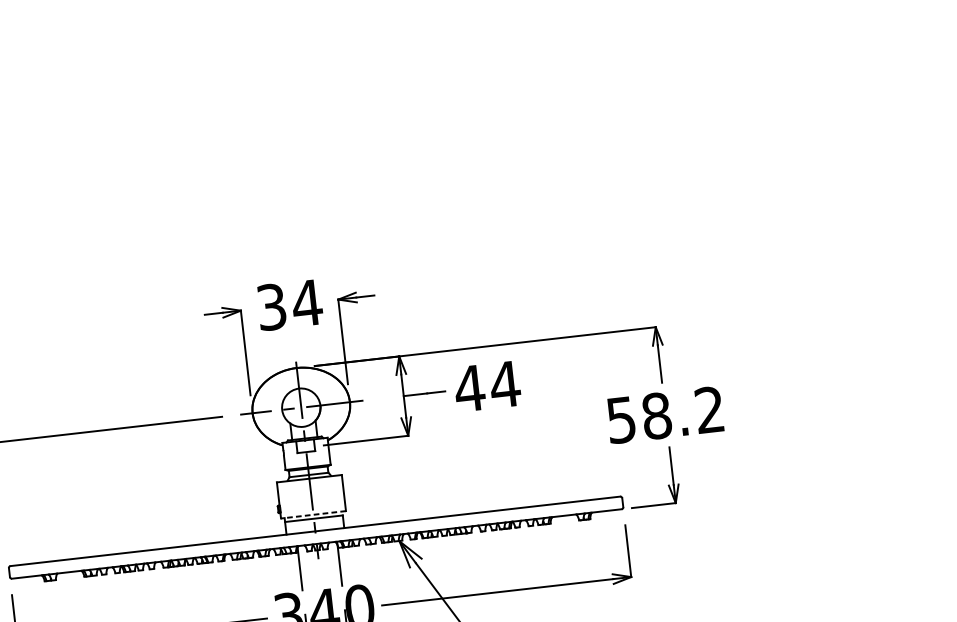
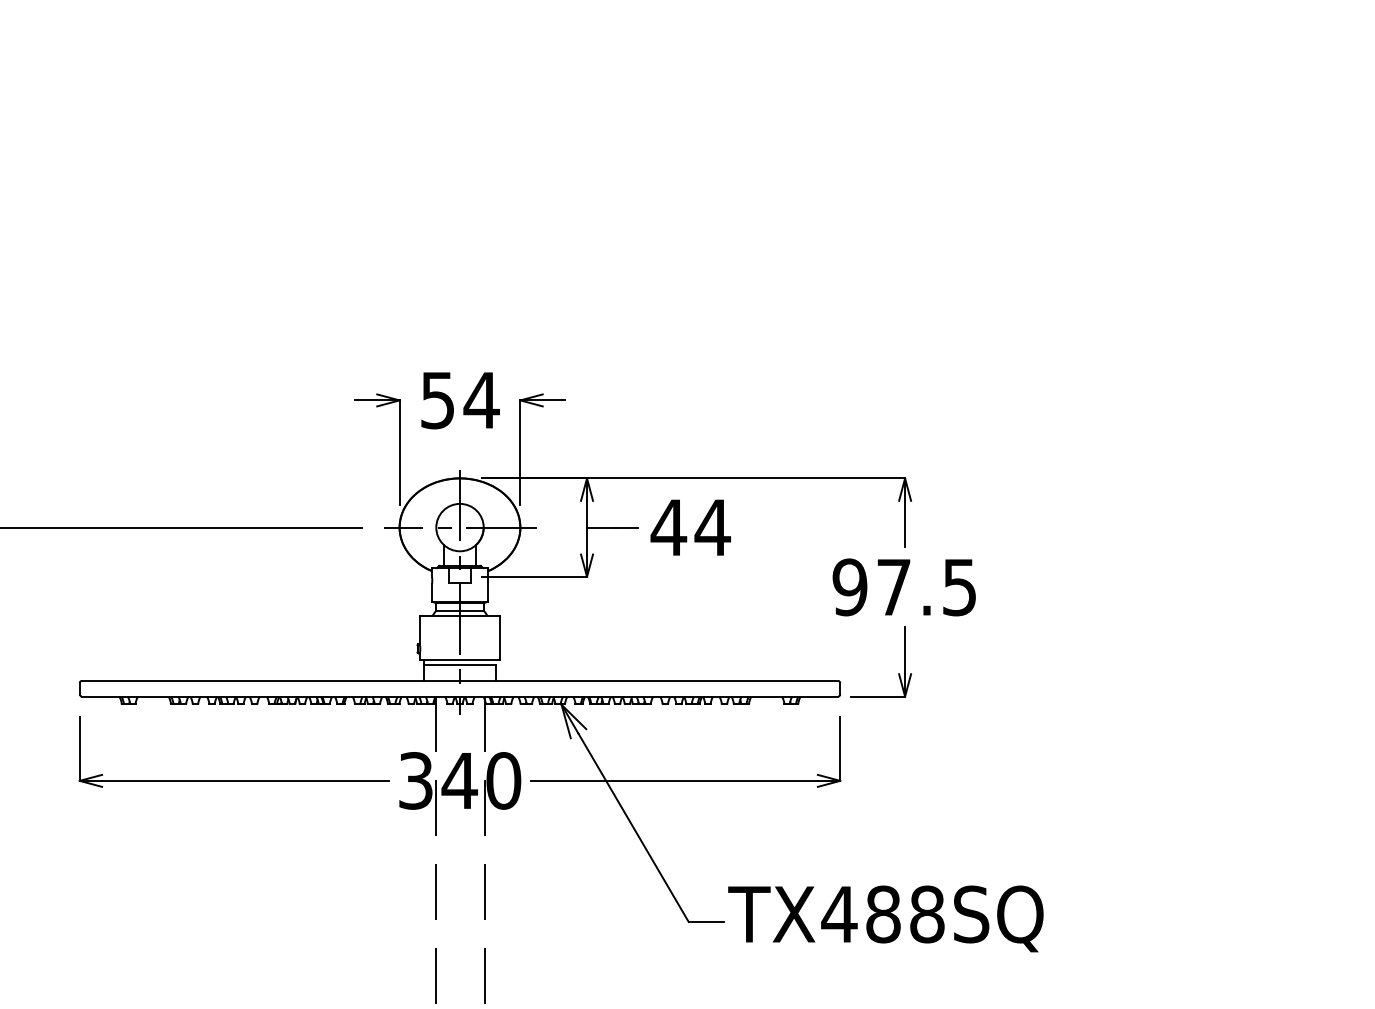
text: (272, 306) -> (438, 399), 34 -> 54
text: (664, 415) -> (903, 587), 58.2 -> 97.5
line: (313, 514) -> (459, 660), dashed -> solid

